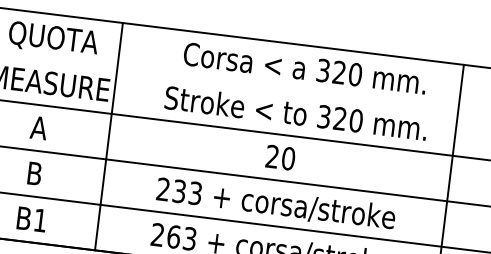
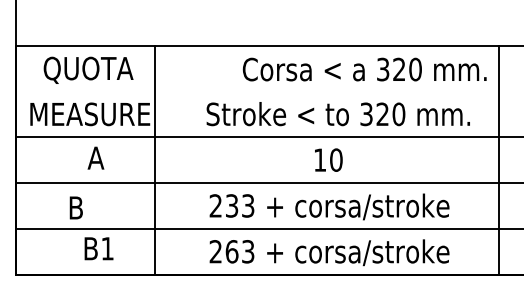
text: (304, 68) -> (364, 69), moved
text: (38, 127) -> (95, 157), moved
text: (271, 156) -> (319, 159), 20 -> 10
text: (34, 173) -> (75, 207), moved
text: (31, 219) -> (98, 248), moved

